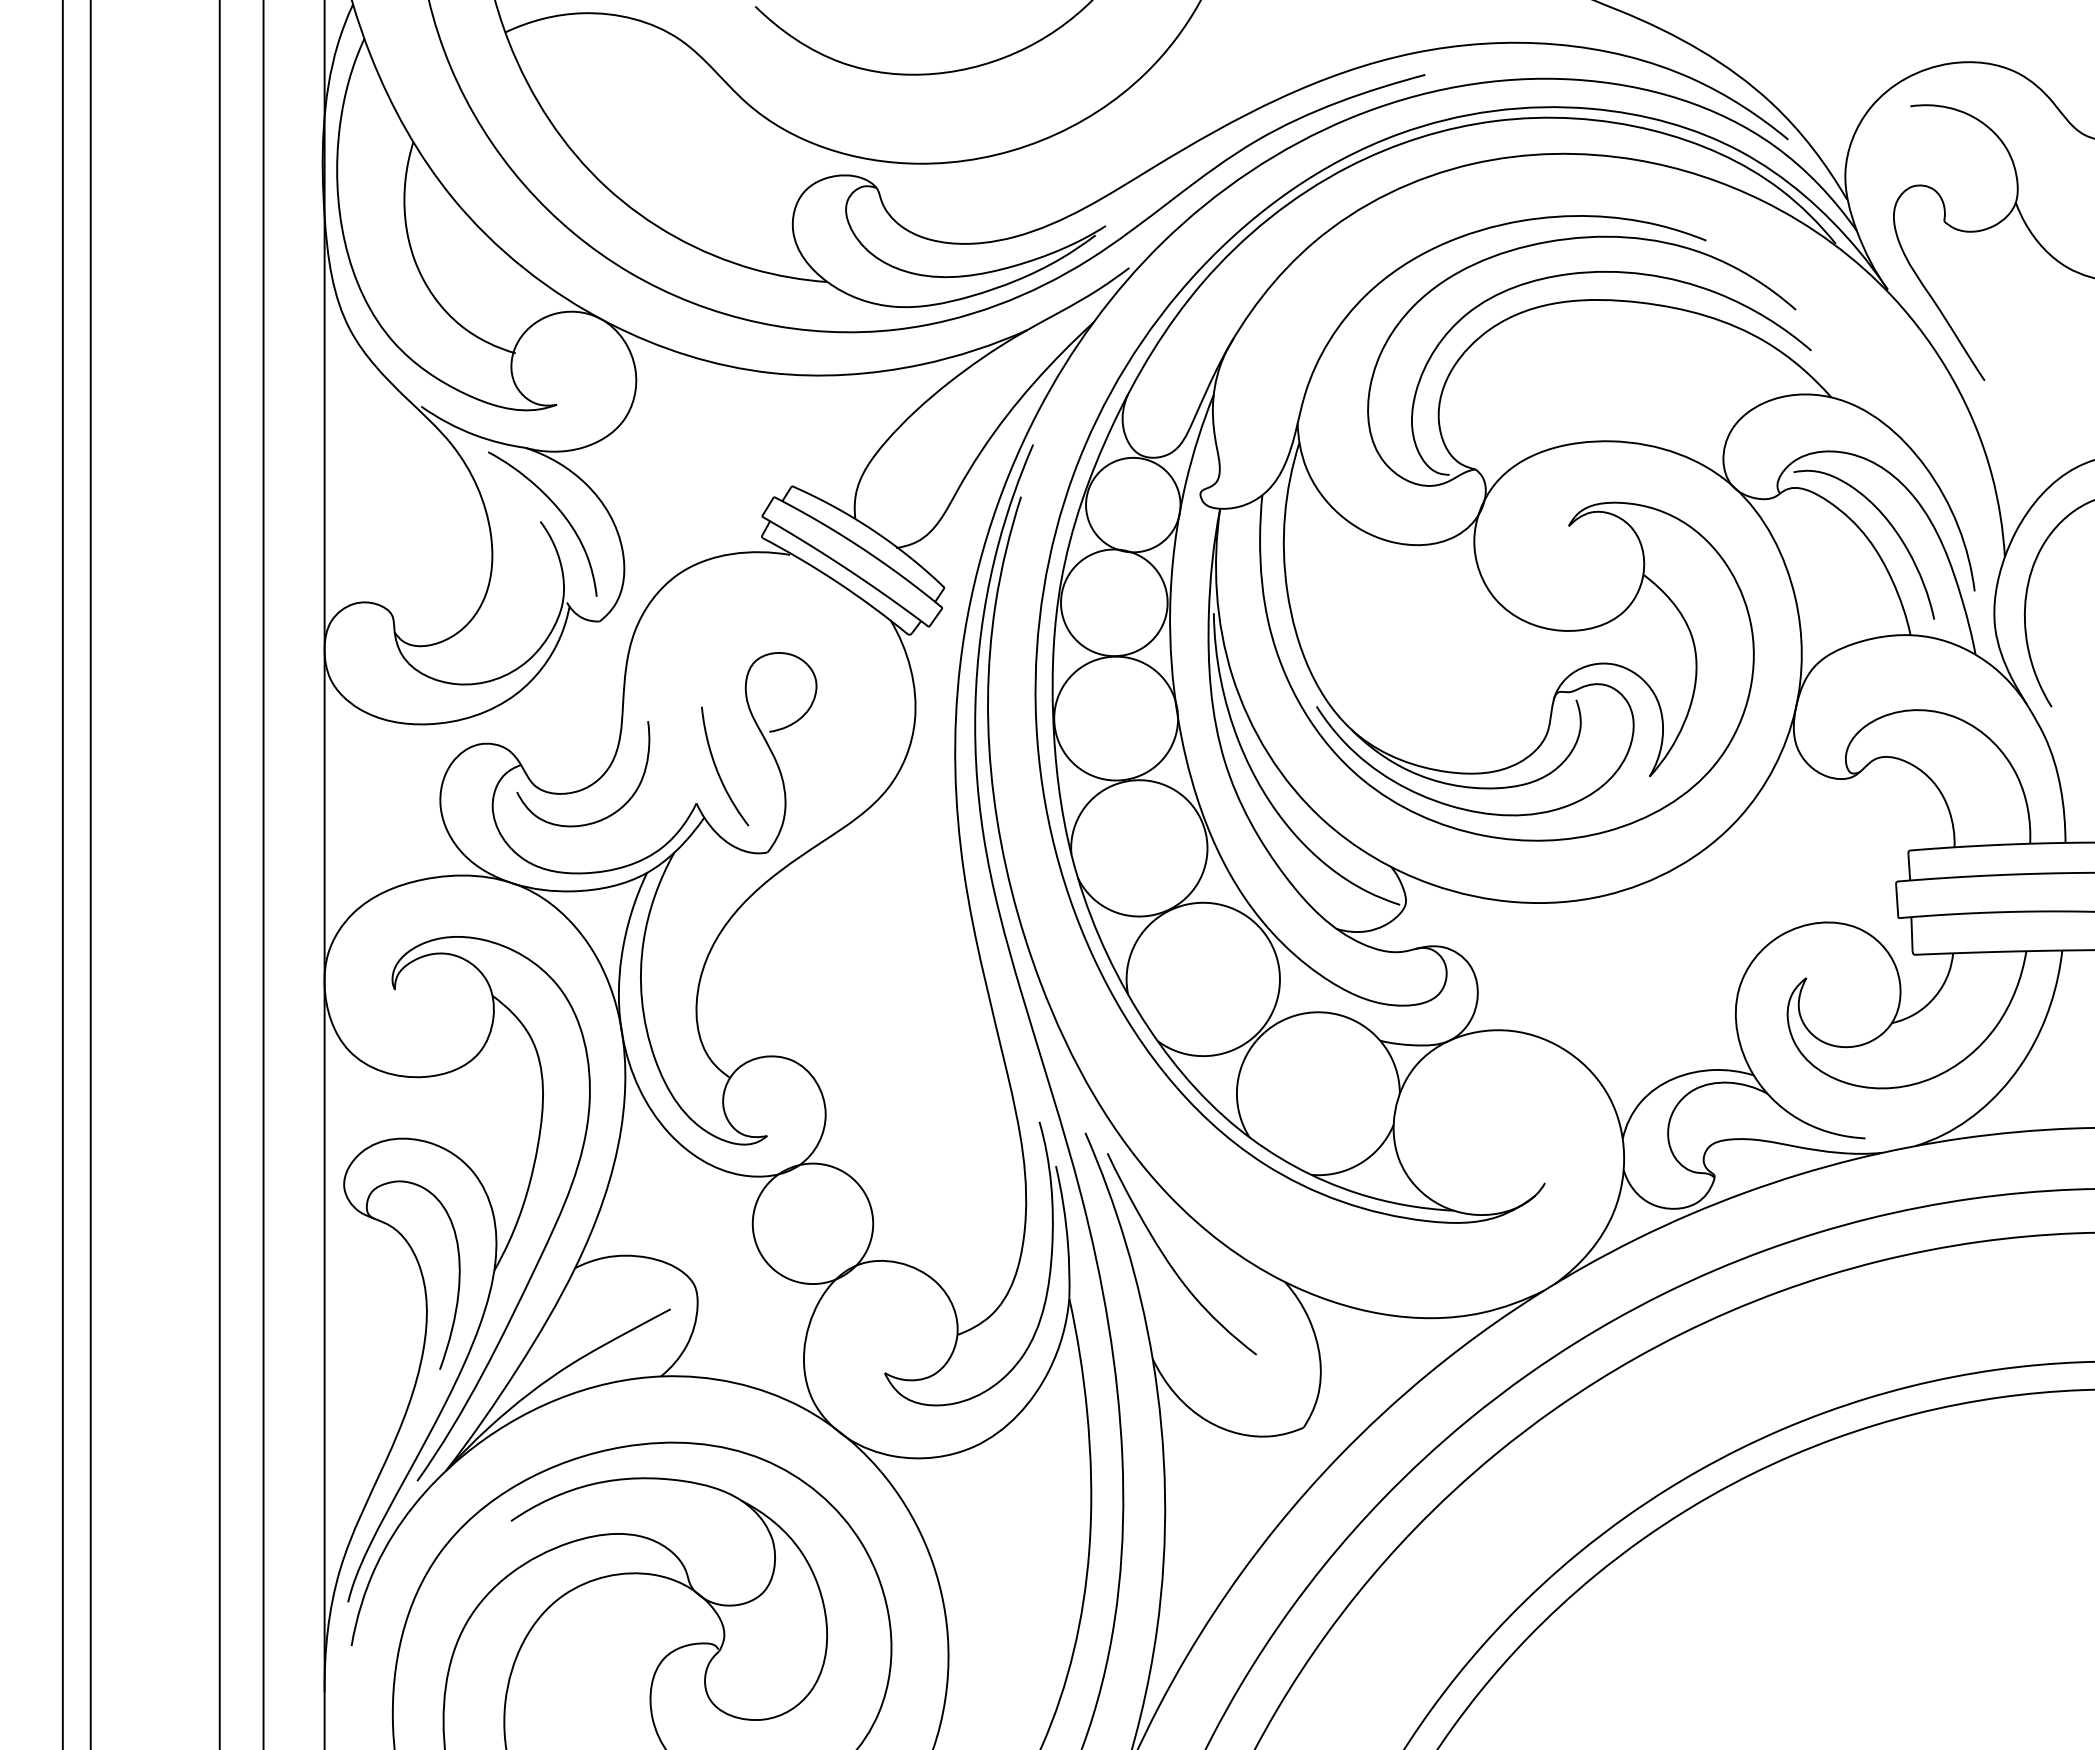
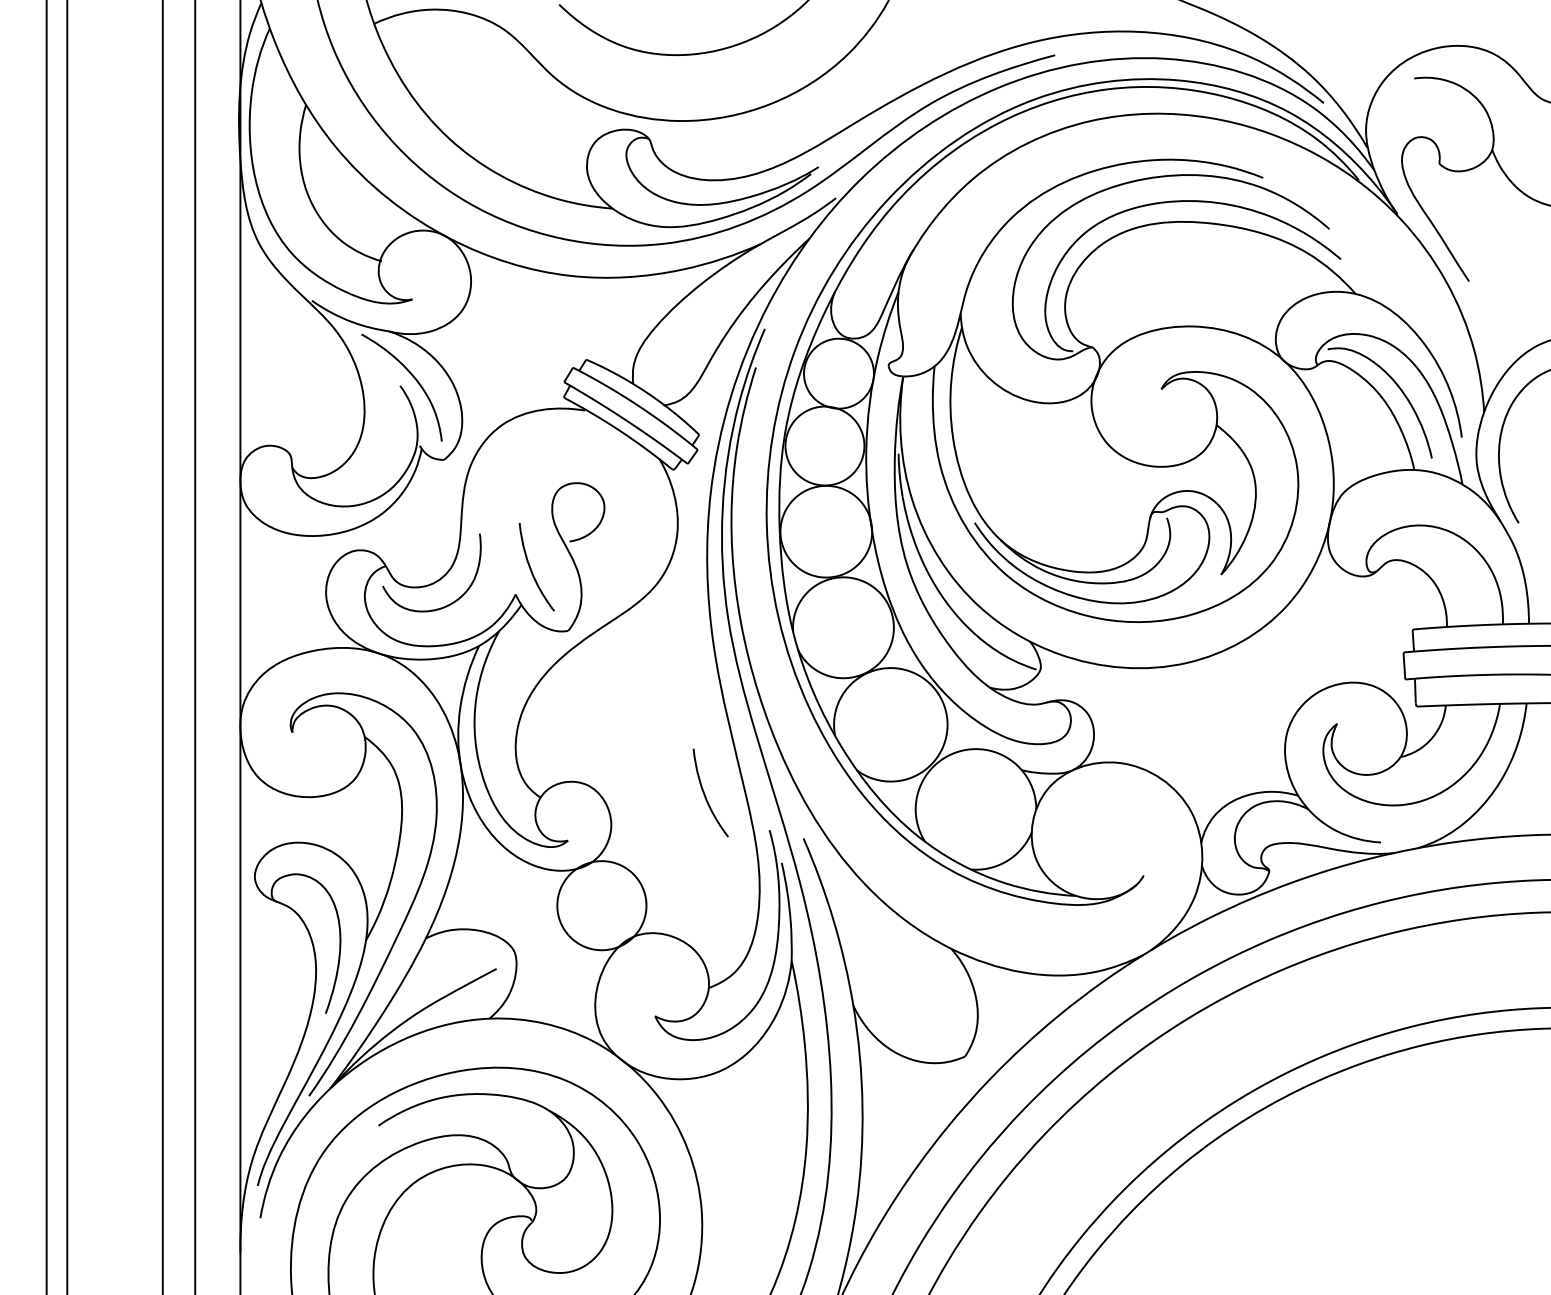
curve: (953, 1075) -> (705, 795), added
curve: (1170, 1263) -> (866, 935), removed

